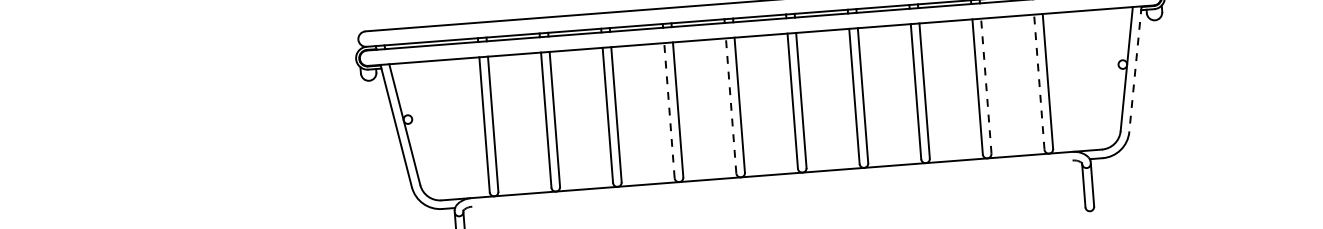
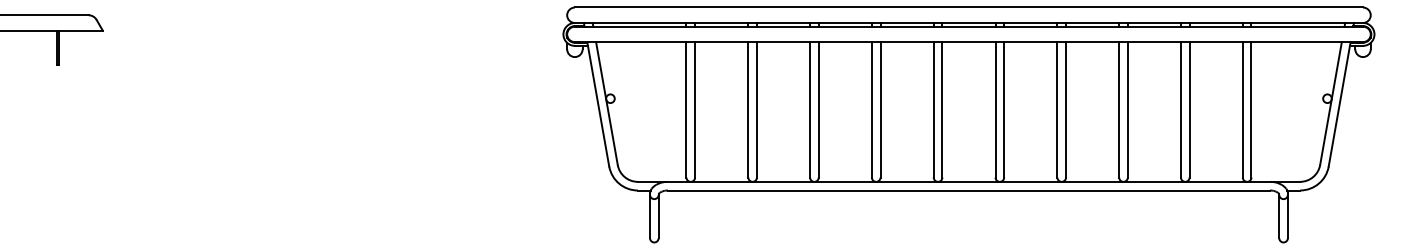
line: (1135, 69) -> (1339, 104), dashed -> solid
line: (1038, 81) -> (1242, 109), dashed -> solid
line: (986, 85) -> (1189, 109), dashed -> solid
line: (730, 105) -> (933, 109), dashed -> solid
line: (669, 110) -> (871, 109), dashed -> solid
line: (772, 183) -> (969, 190), added

